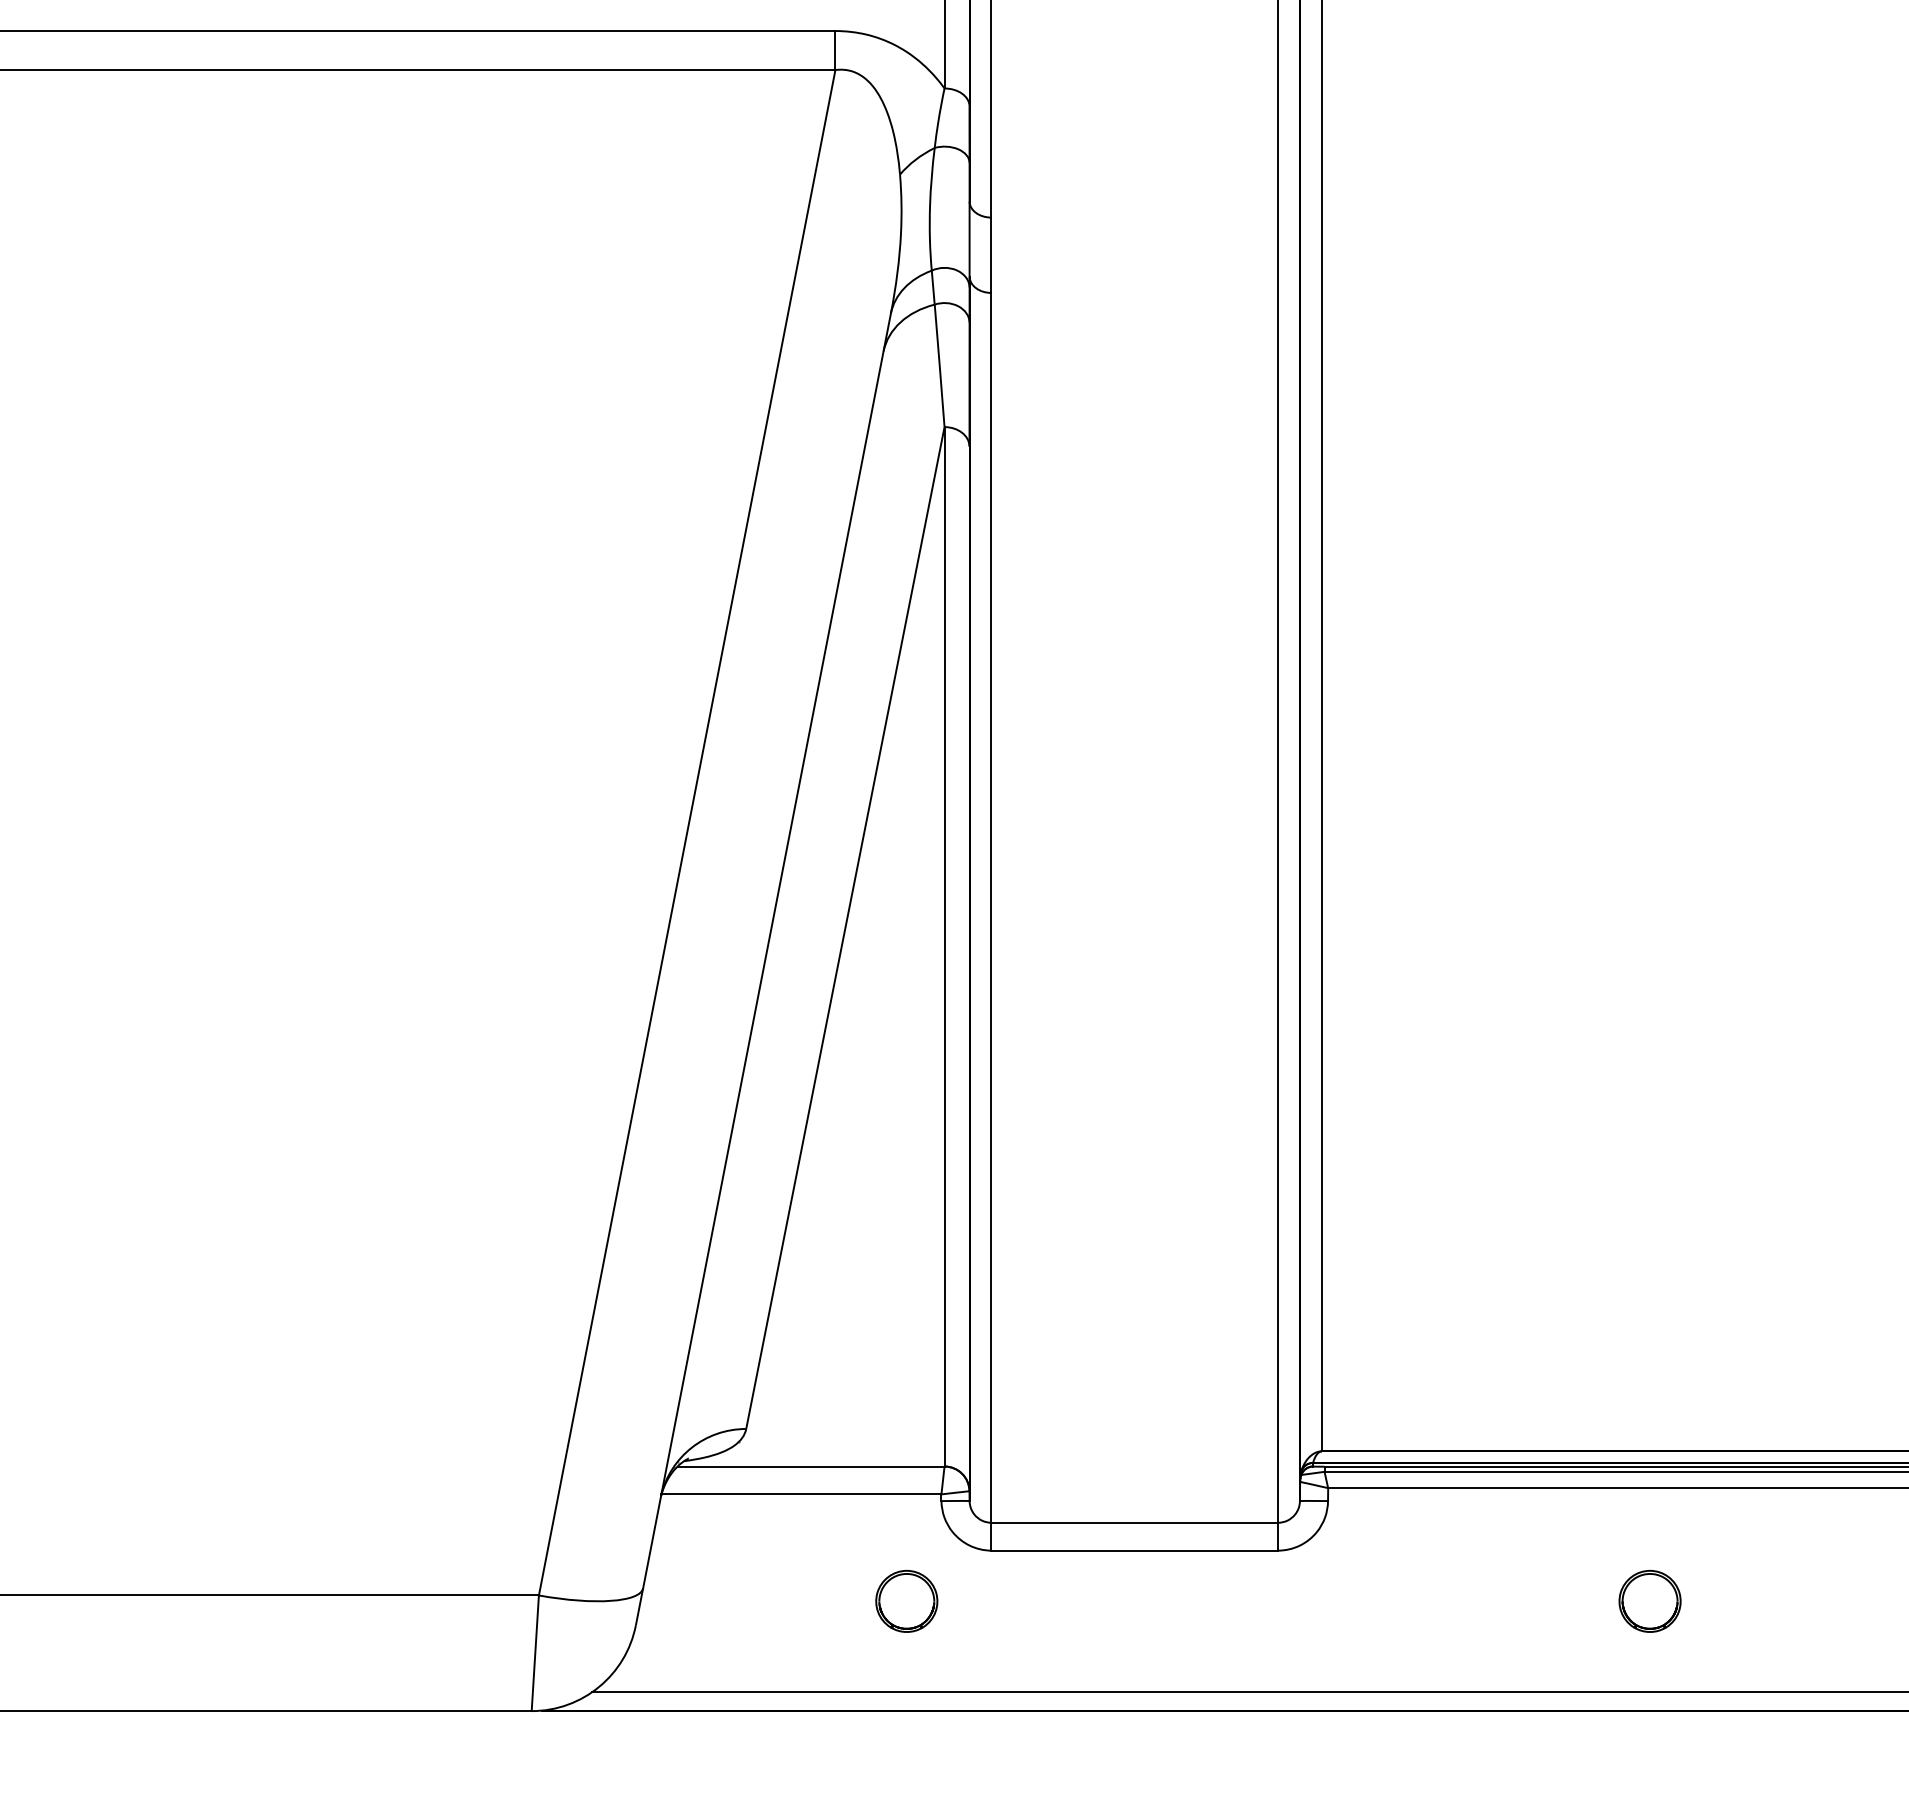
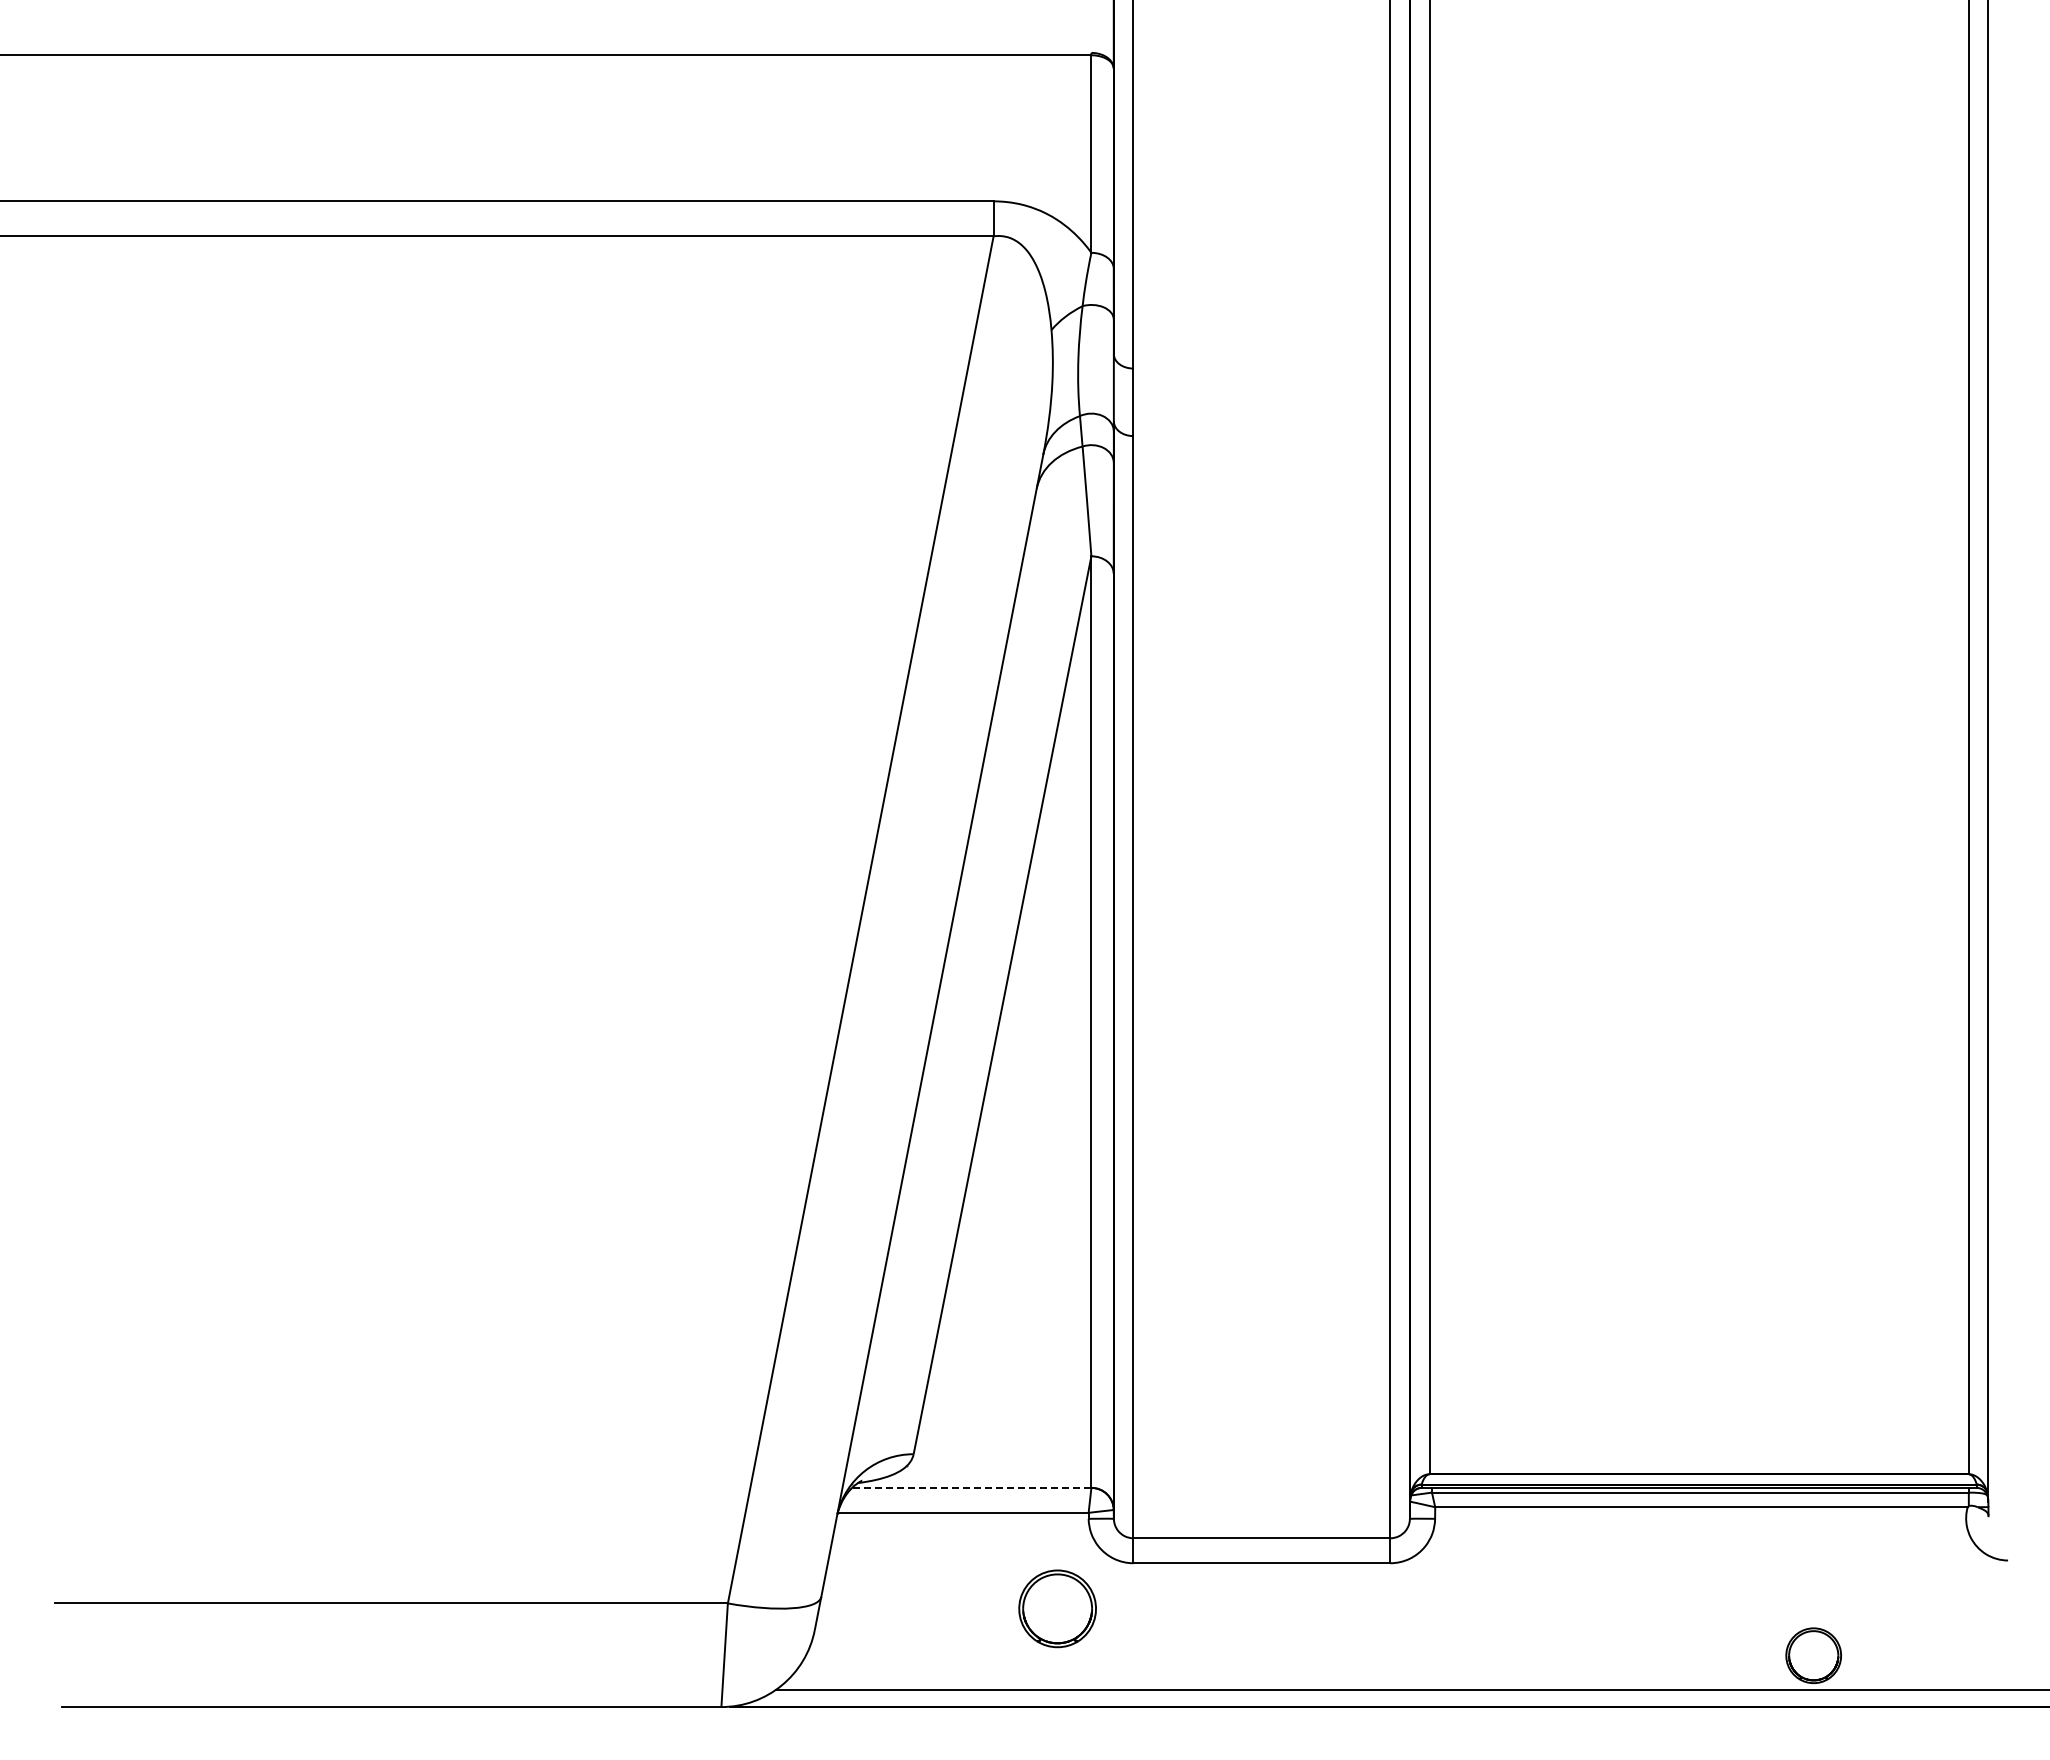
line: (810, 1466) -> (971, 1487), solid -> dashed
part: (906, 1601) -> (1057, 1608), size x1.4
part: (1649, 1601) -> (1813, 1655), moved

